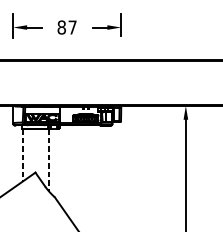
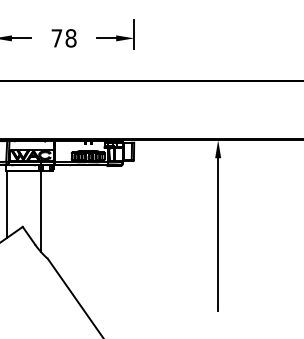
text: (66, 27) -> (63, 38), 87 -> 78
line: (22, 155) -> (6, 204), dashed -> solid
line: (49, 160) -> (40, 211), dashed -> solid

